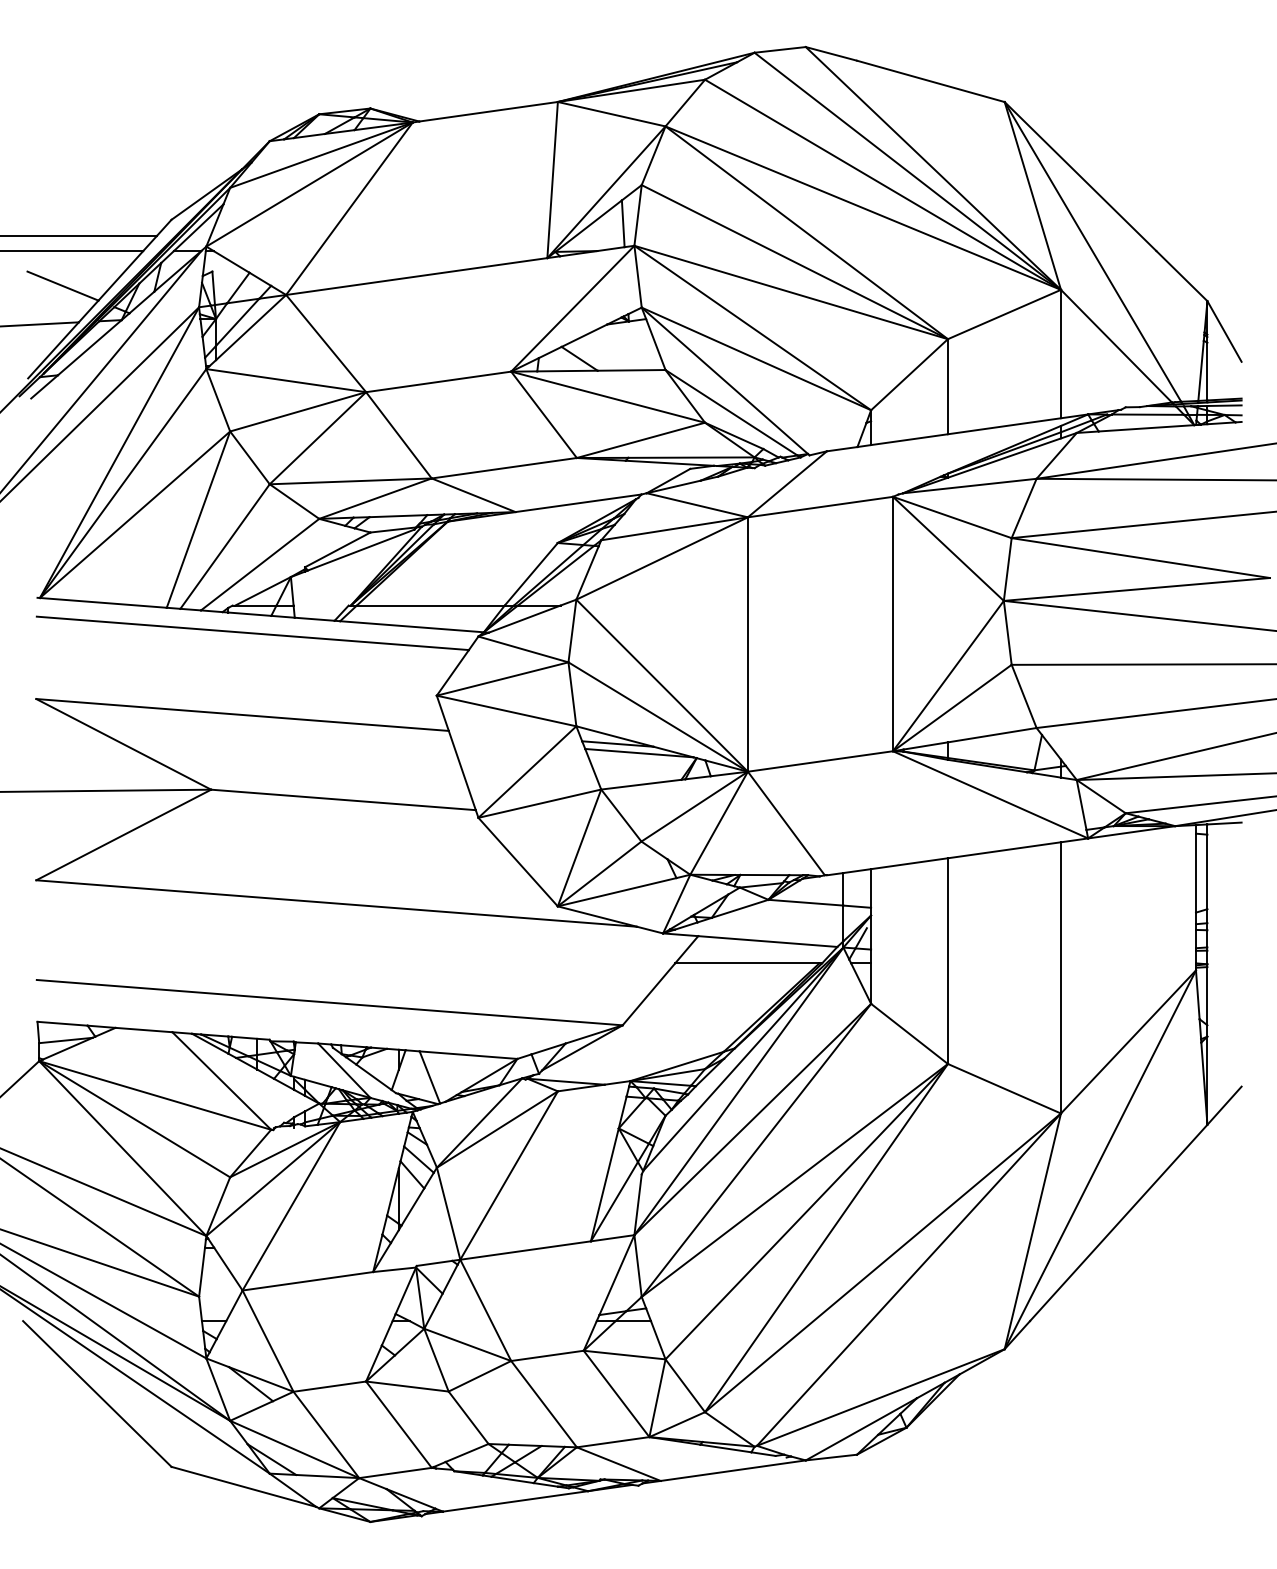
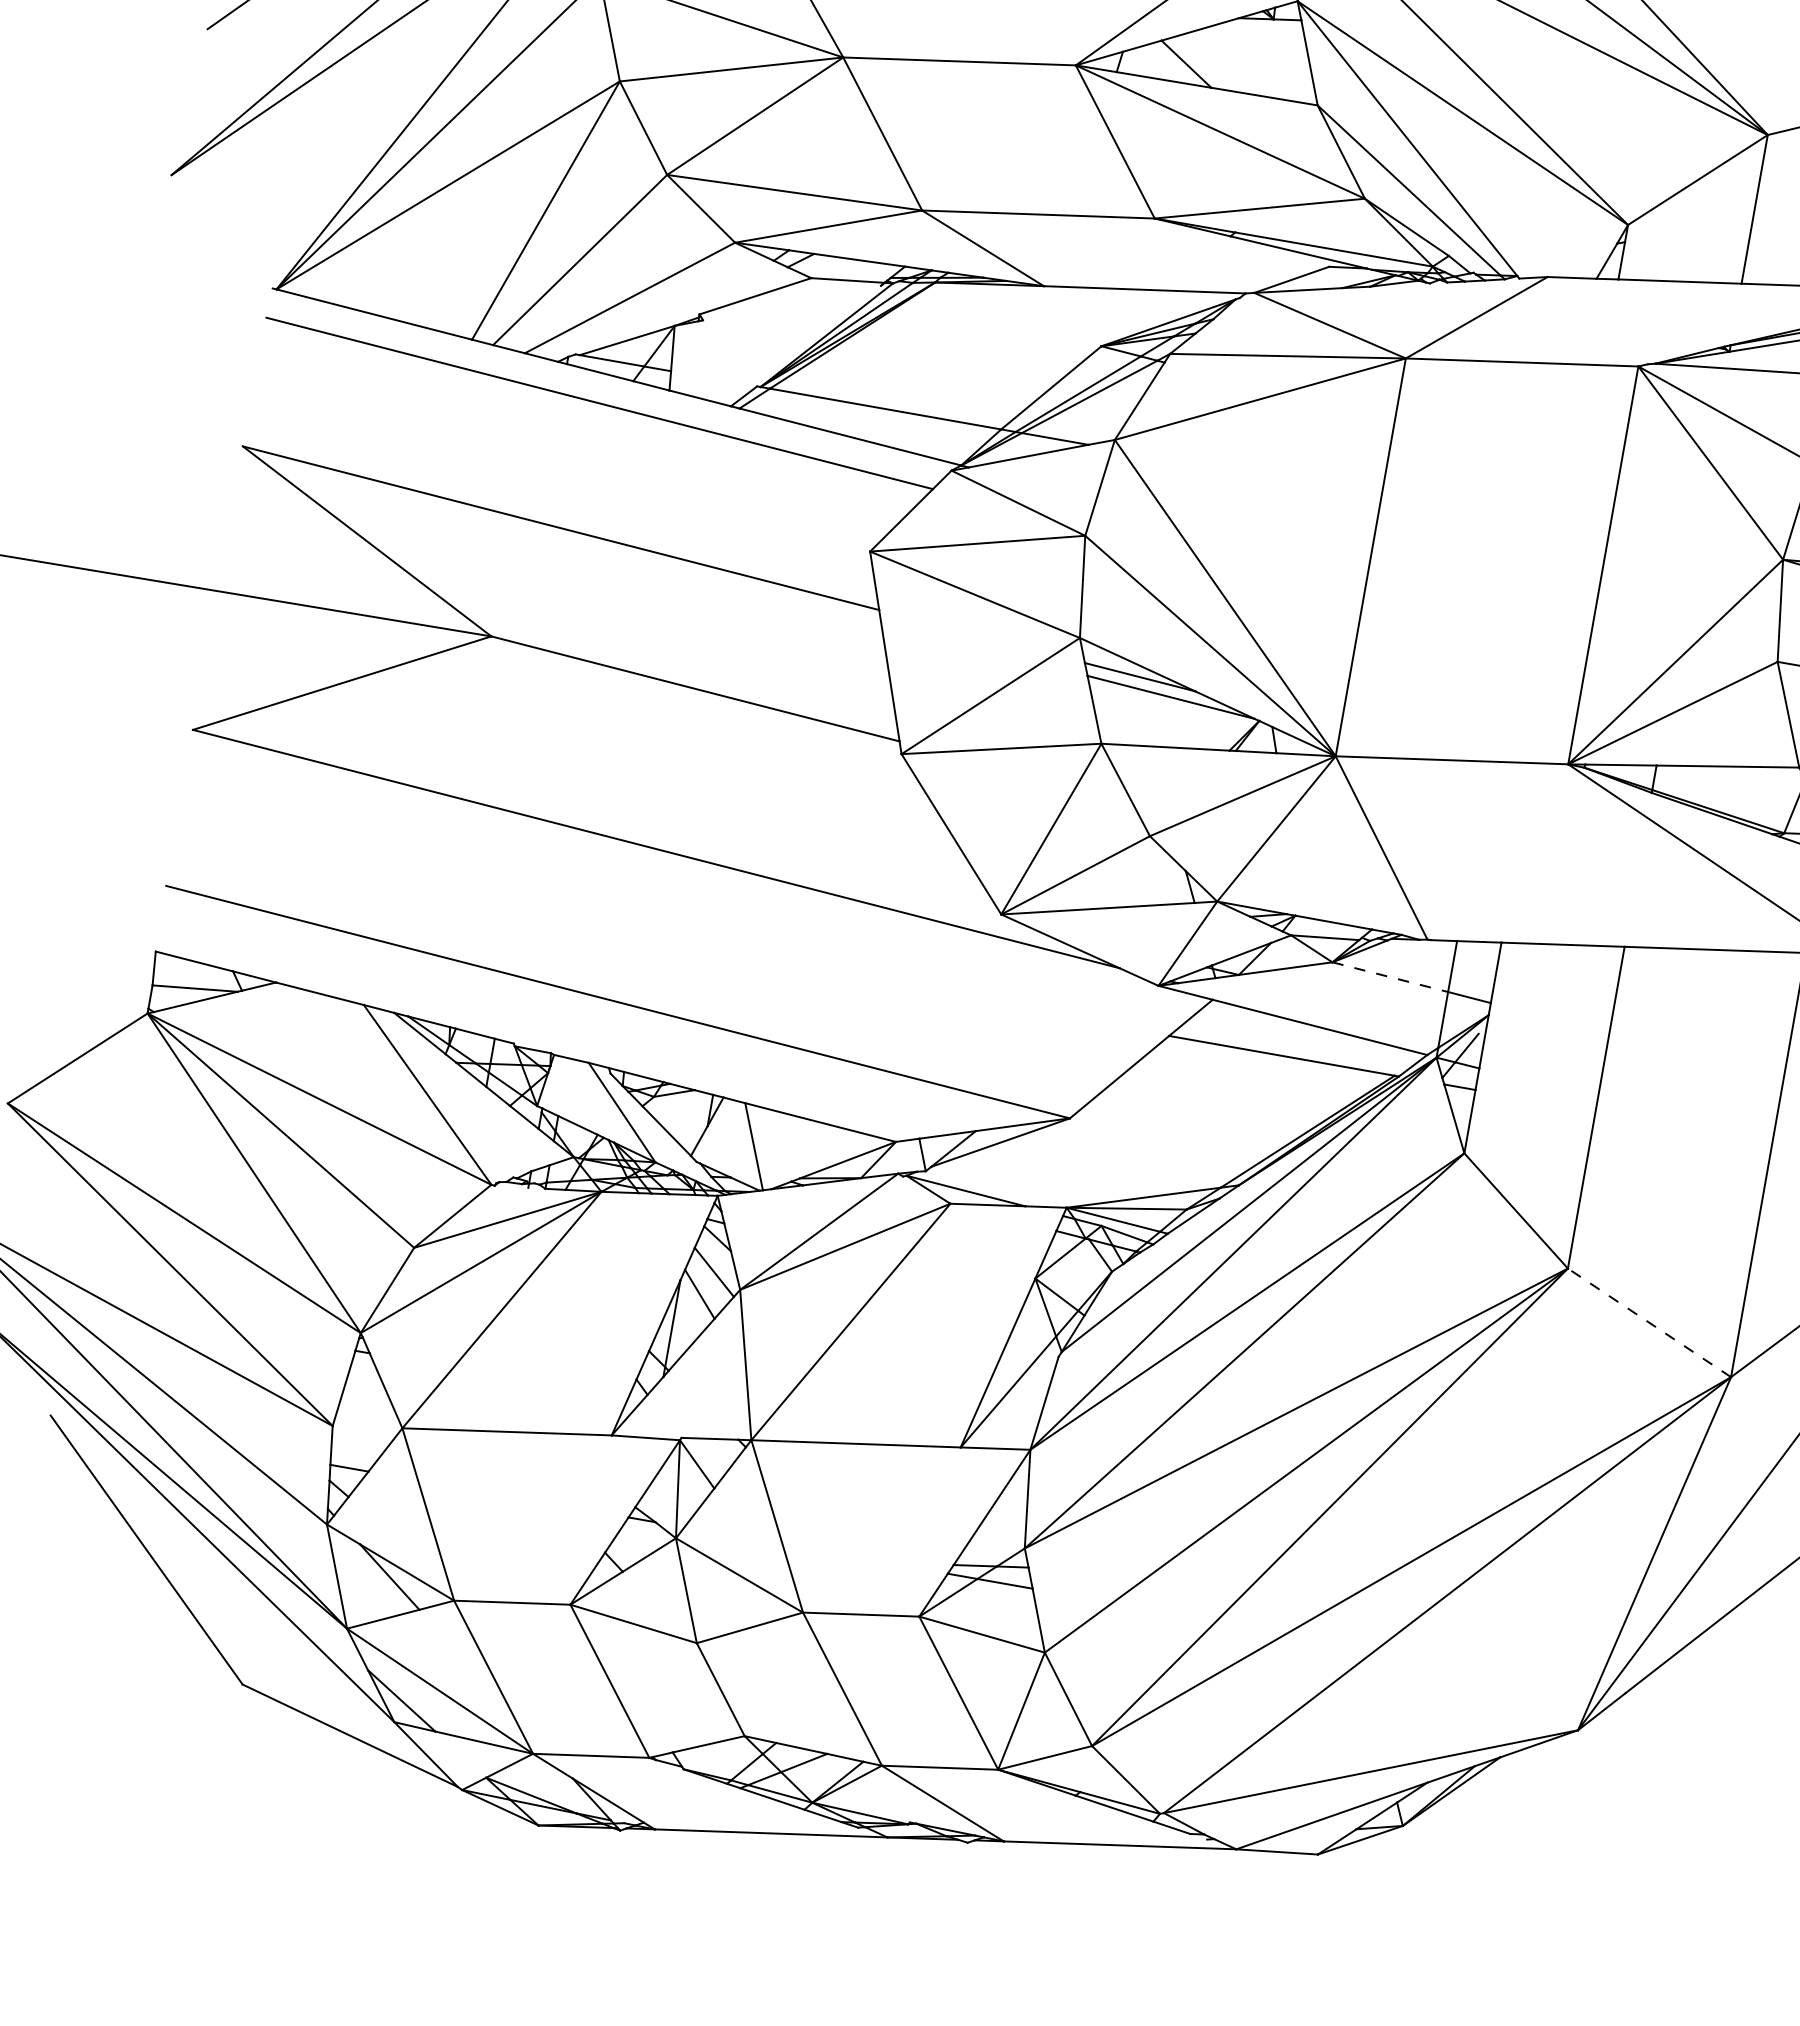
line: (360, 549) -> (791, 301), removed
line: (805, 902) -> (1389, 976), solid -> dashed
line: (1004, 1088) -> (1649, 1322), solid -> dashed

